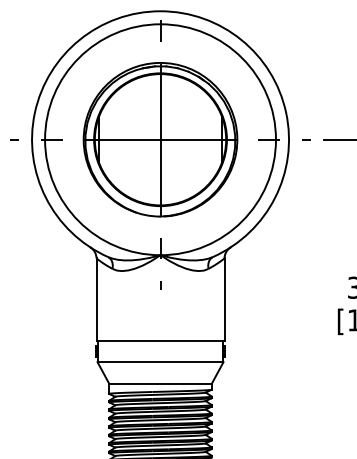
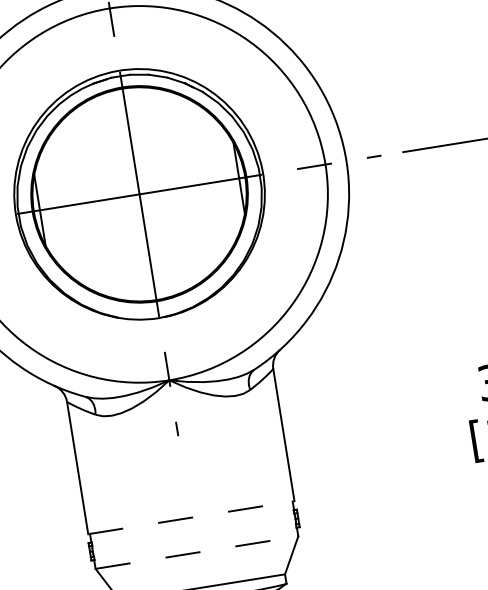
line: (161, 340) -> (192, 517), solid -> dashed
line: (160, 362) -> (196, 553), solid -> dashed

